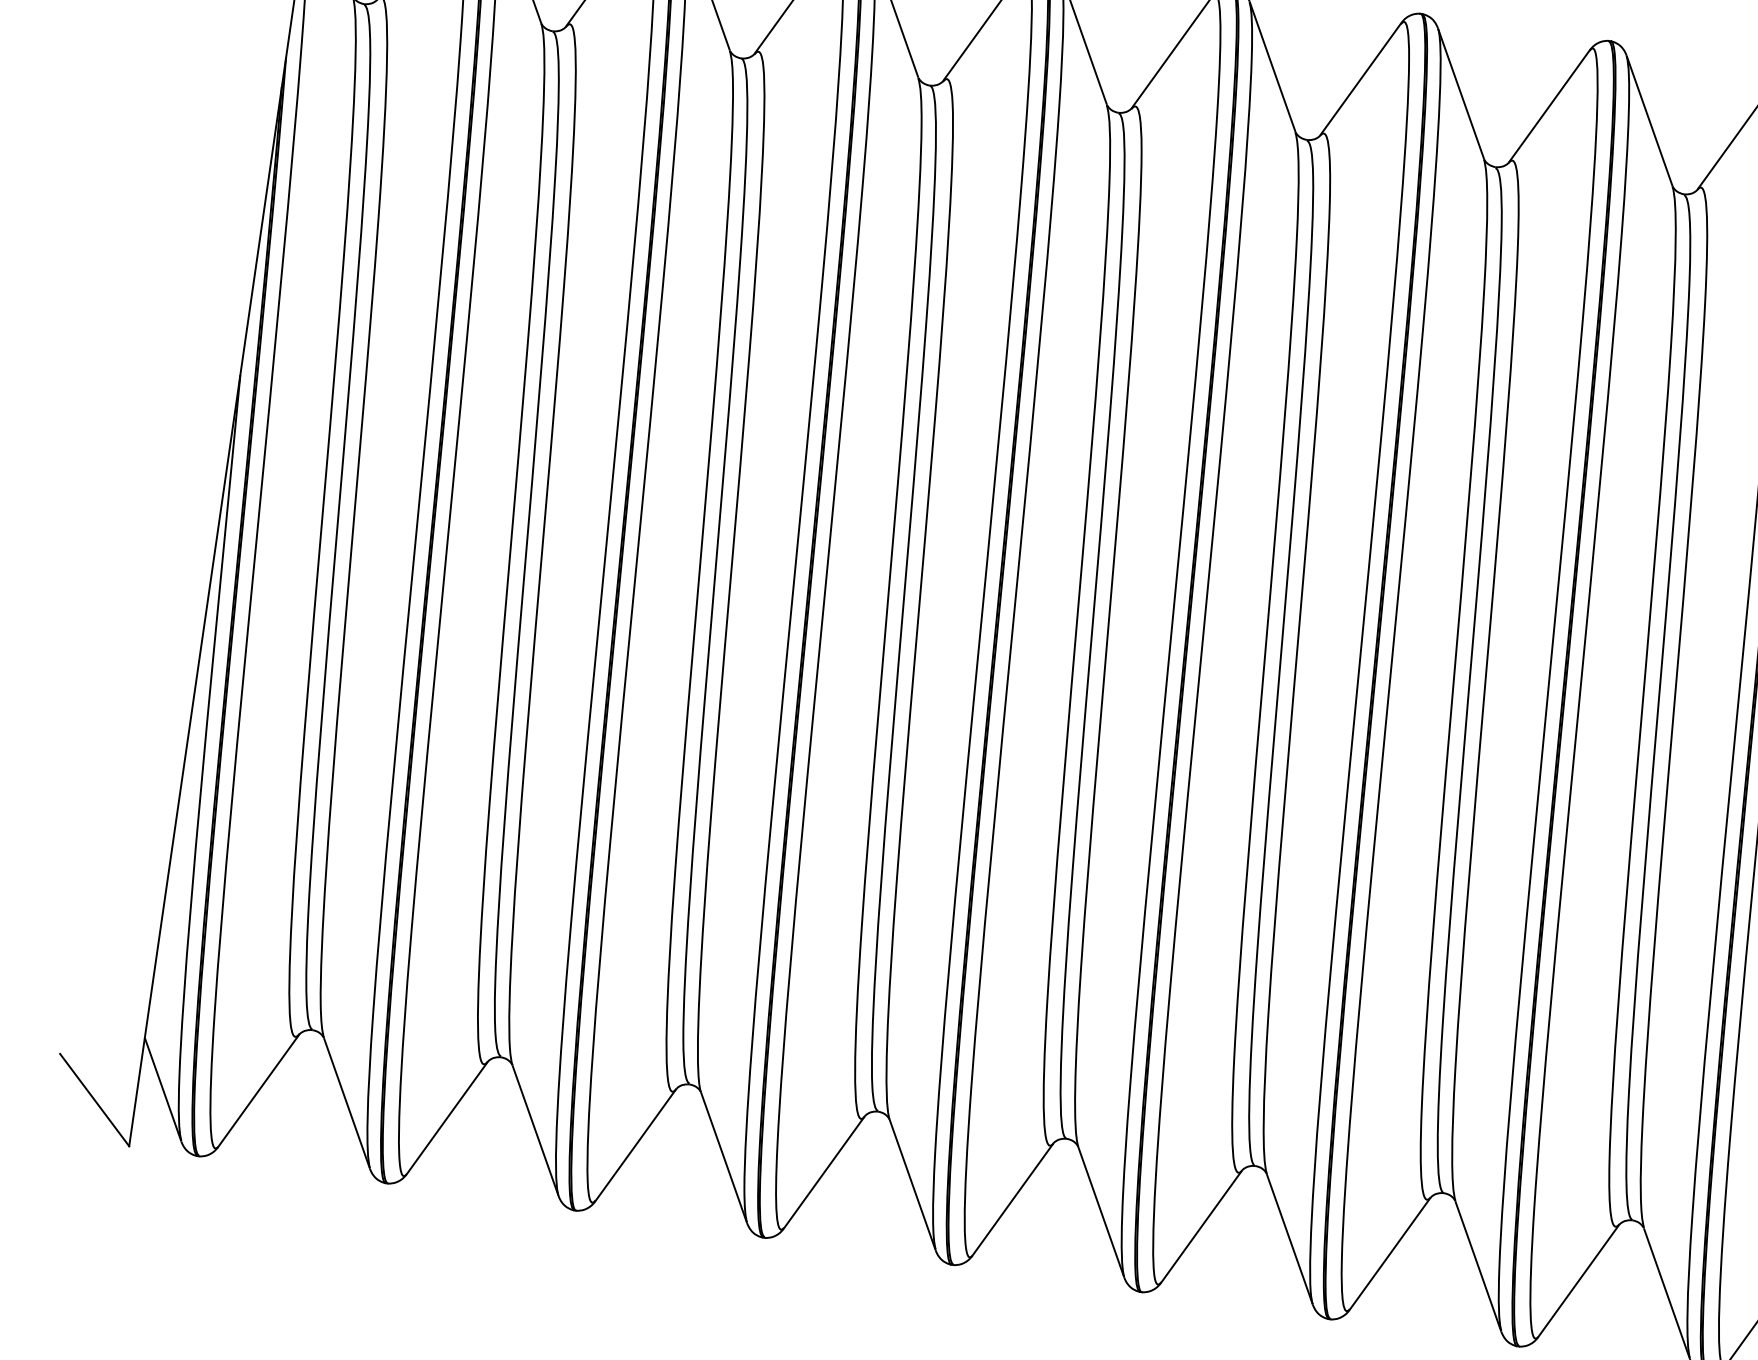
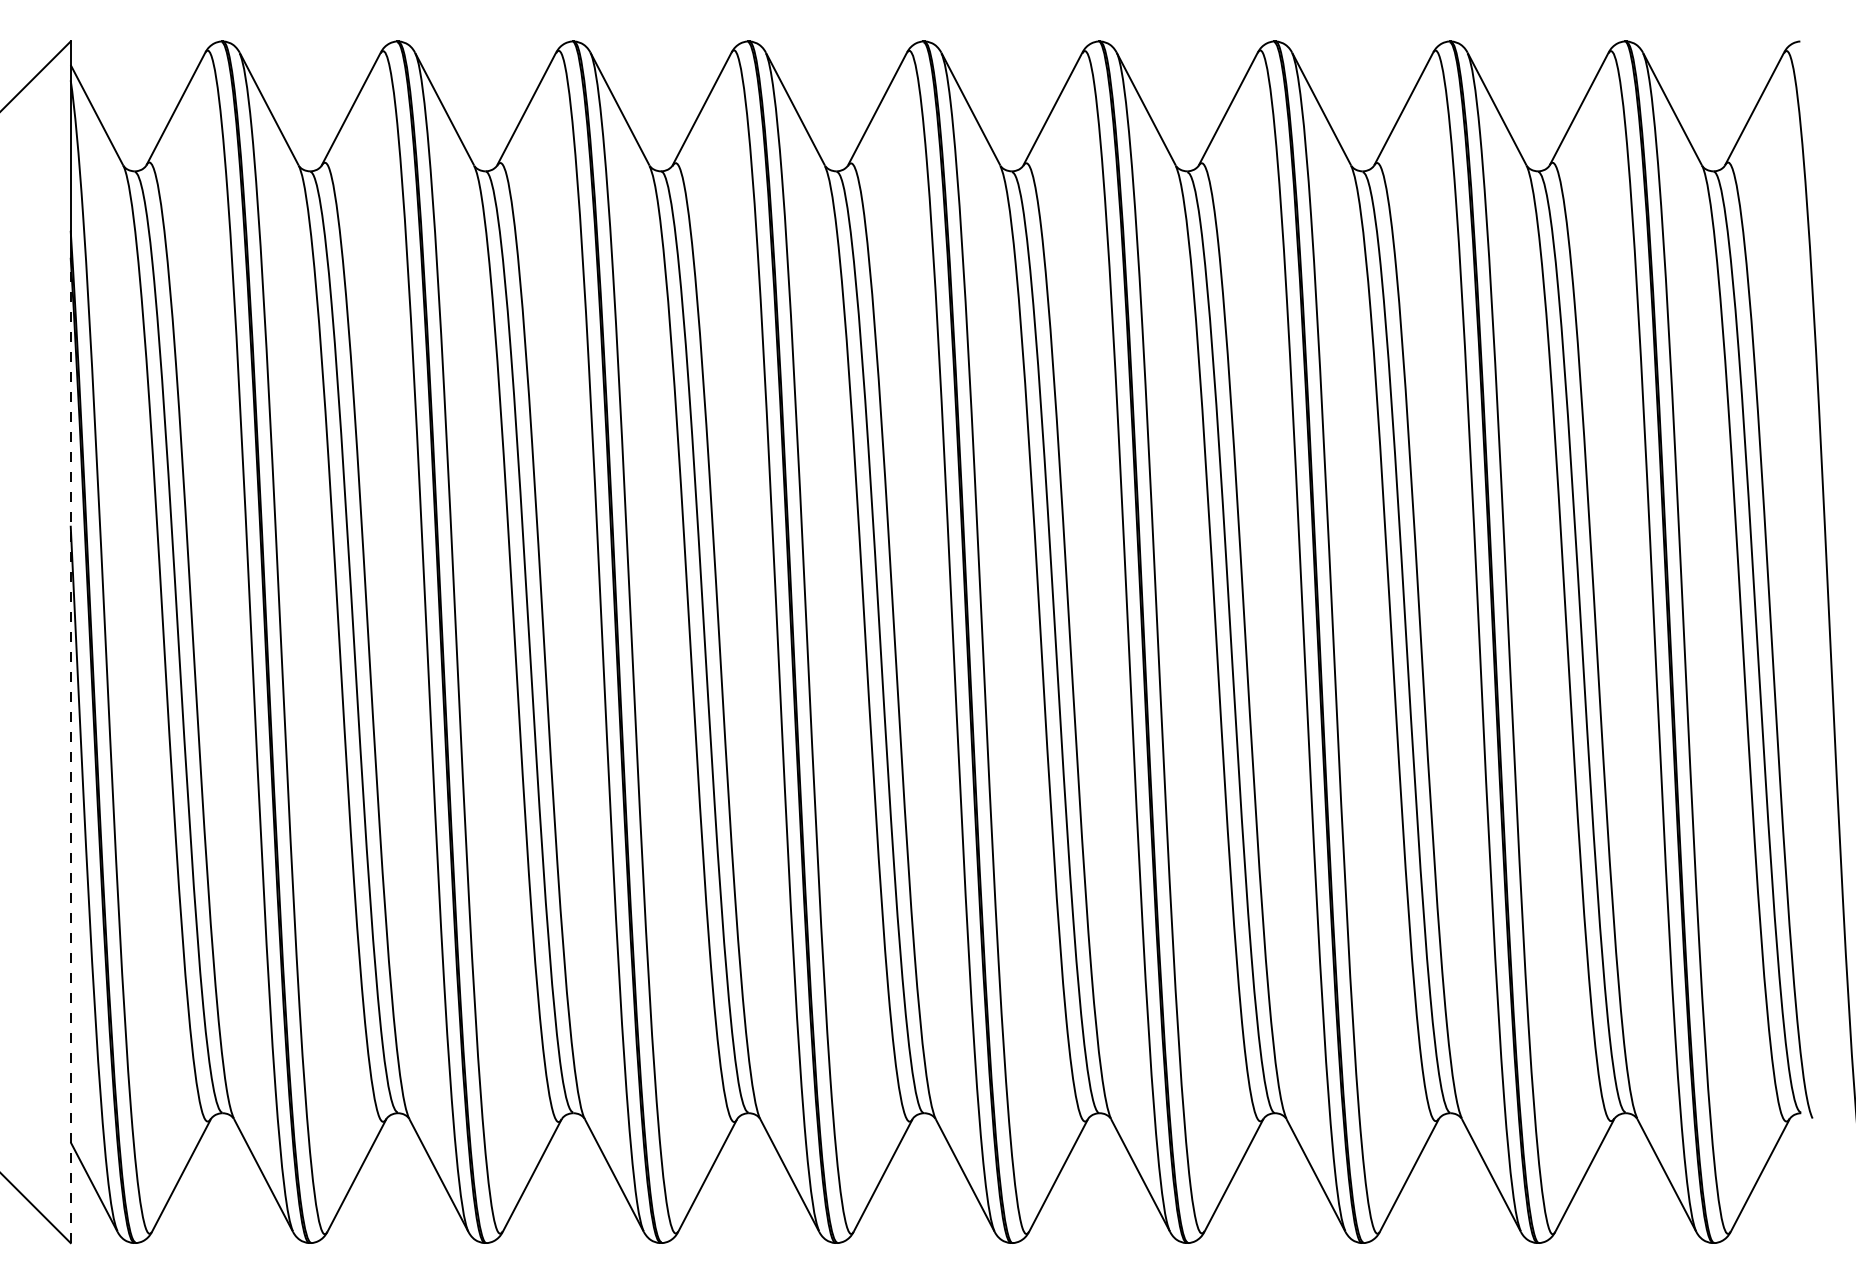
line: (205, 616) -> (70, 750), solid -> dashed

